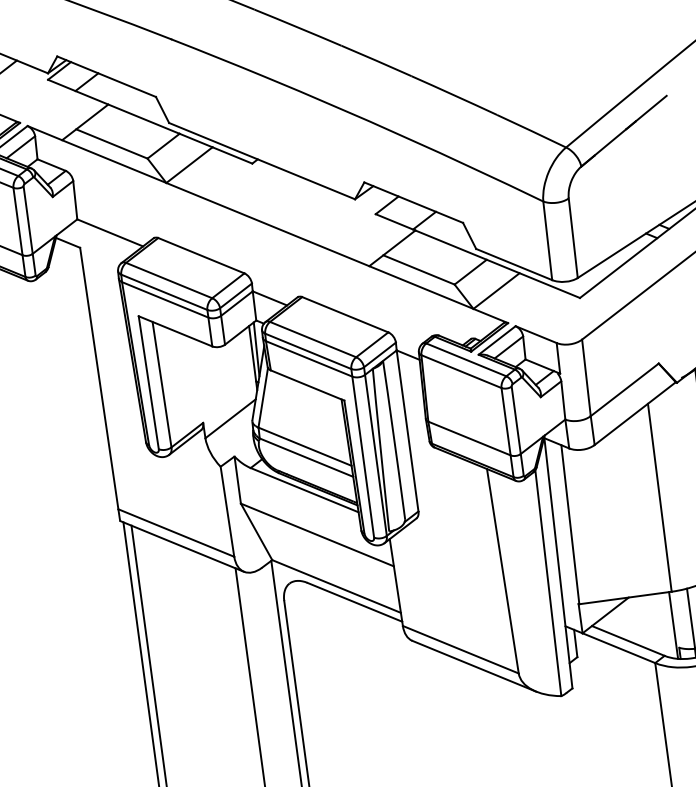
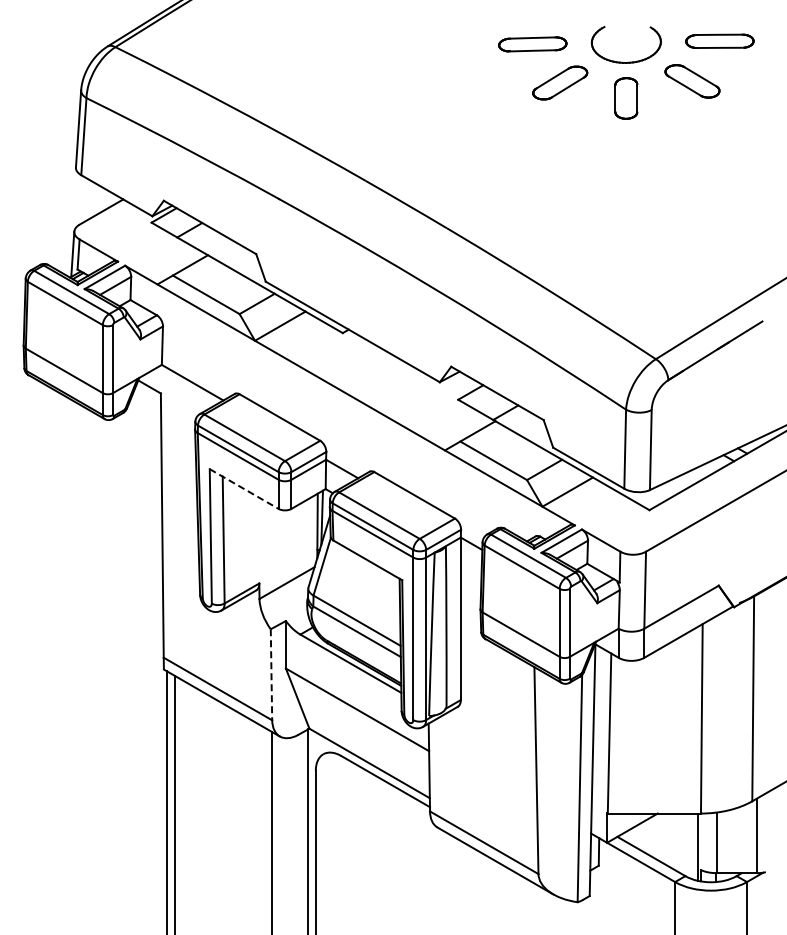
line: (175, 331) -> (244, 489), solid -> dashed
line: (227, 511) -> (271, 674), solid -> dashed

